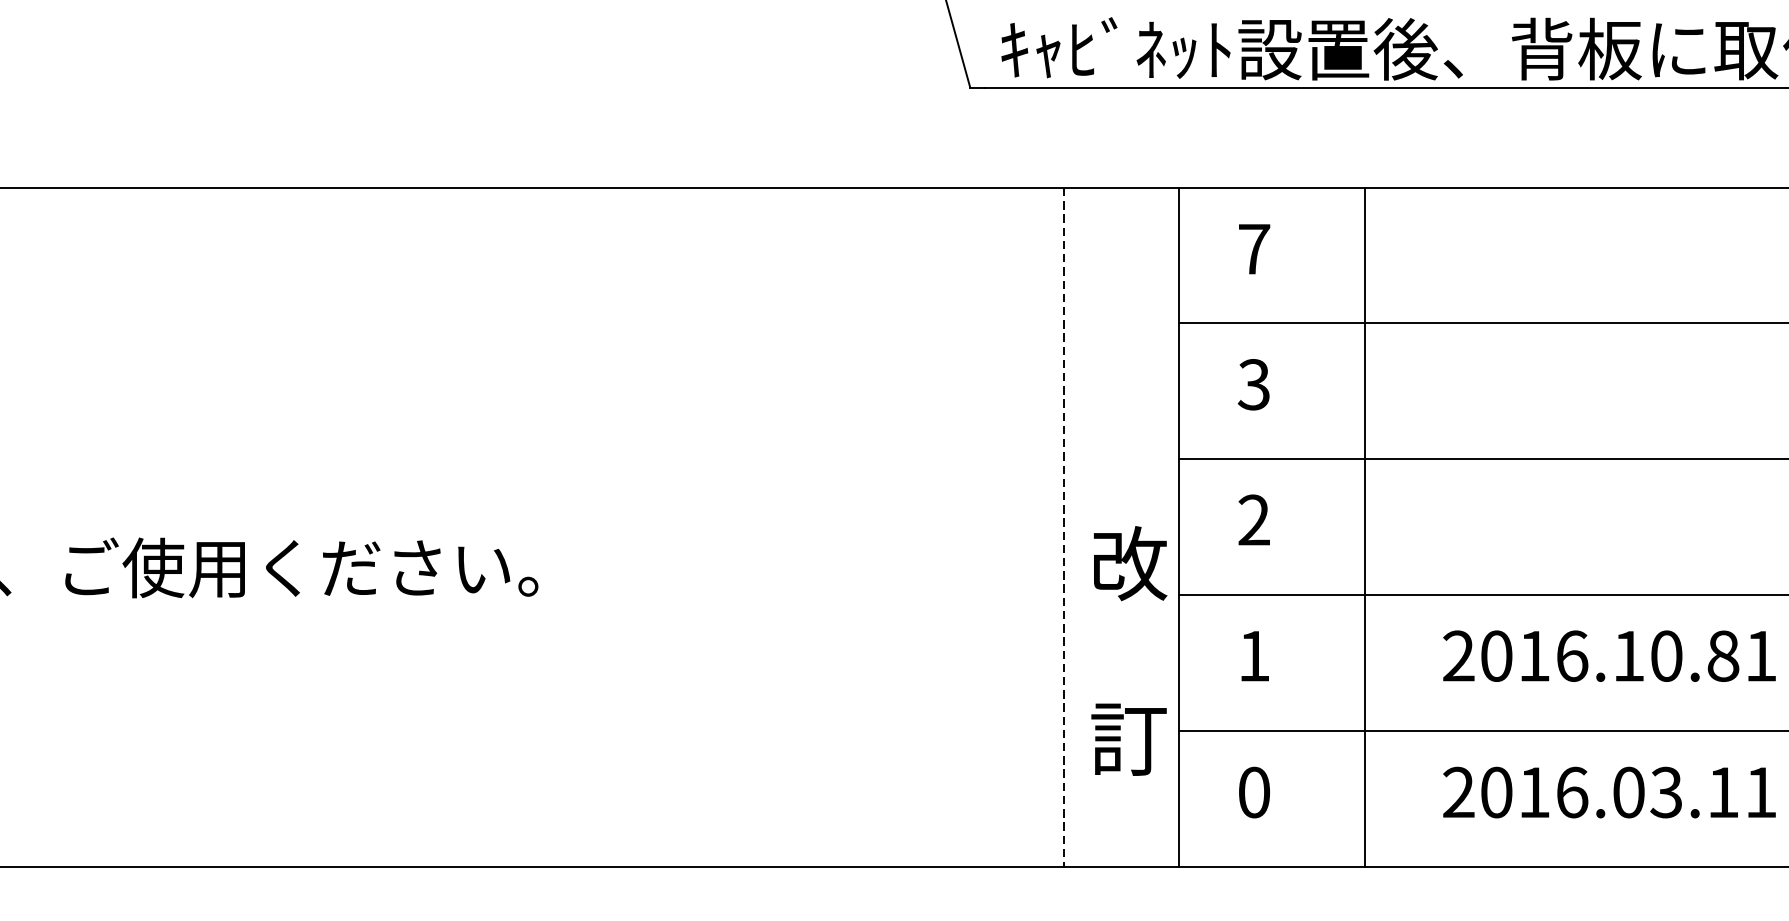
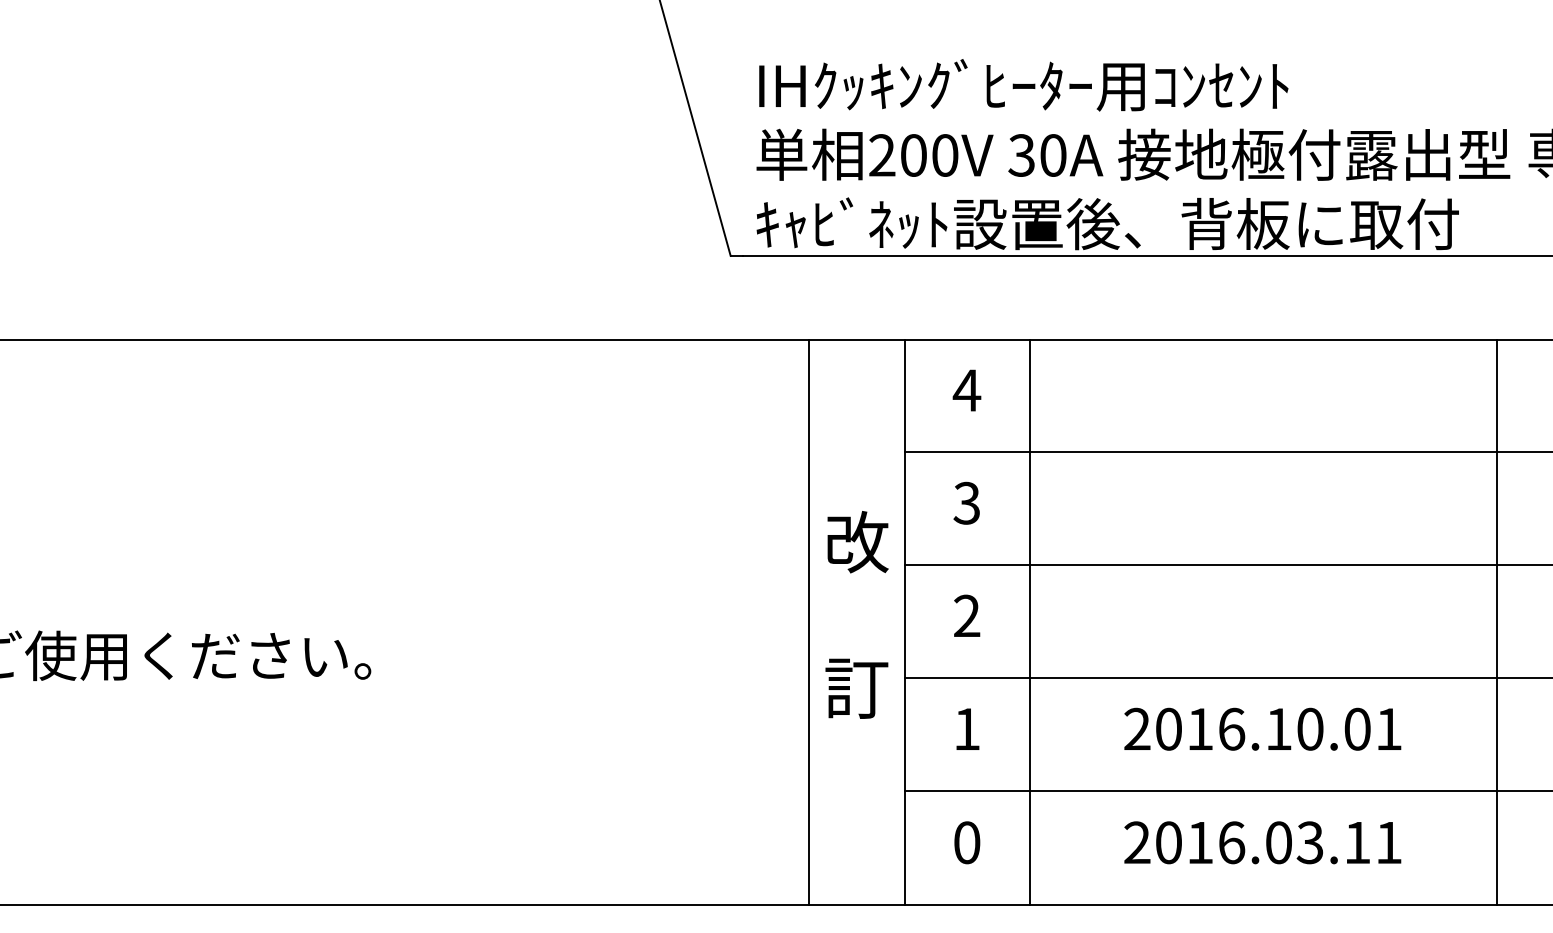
text: (1253, 249) -> (966, 390), 7 -> 4
line: (1364, 526) -> (1029, 621), moved
line: (1064, 527) -> (809, 622), dashed -> solid
text: (1128, 650) -> (856, 614), moved
text: (1723, 655) -> (1357, 728), 2016.10.81 -> 2016.10.01

